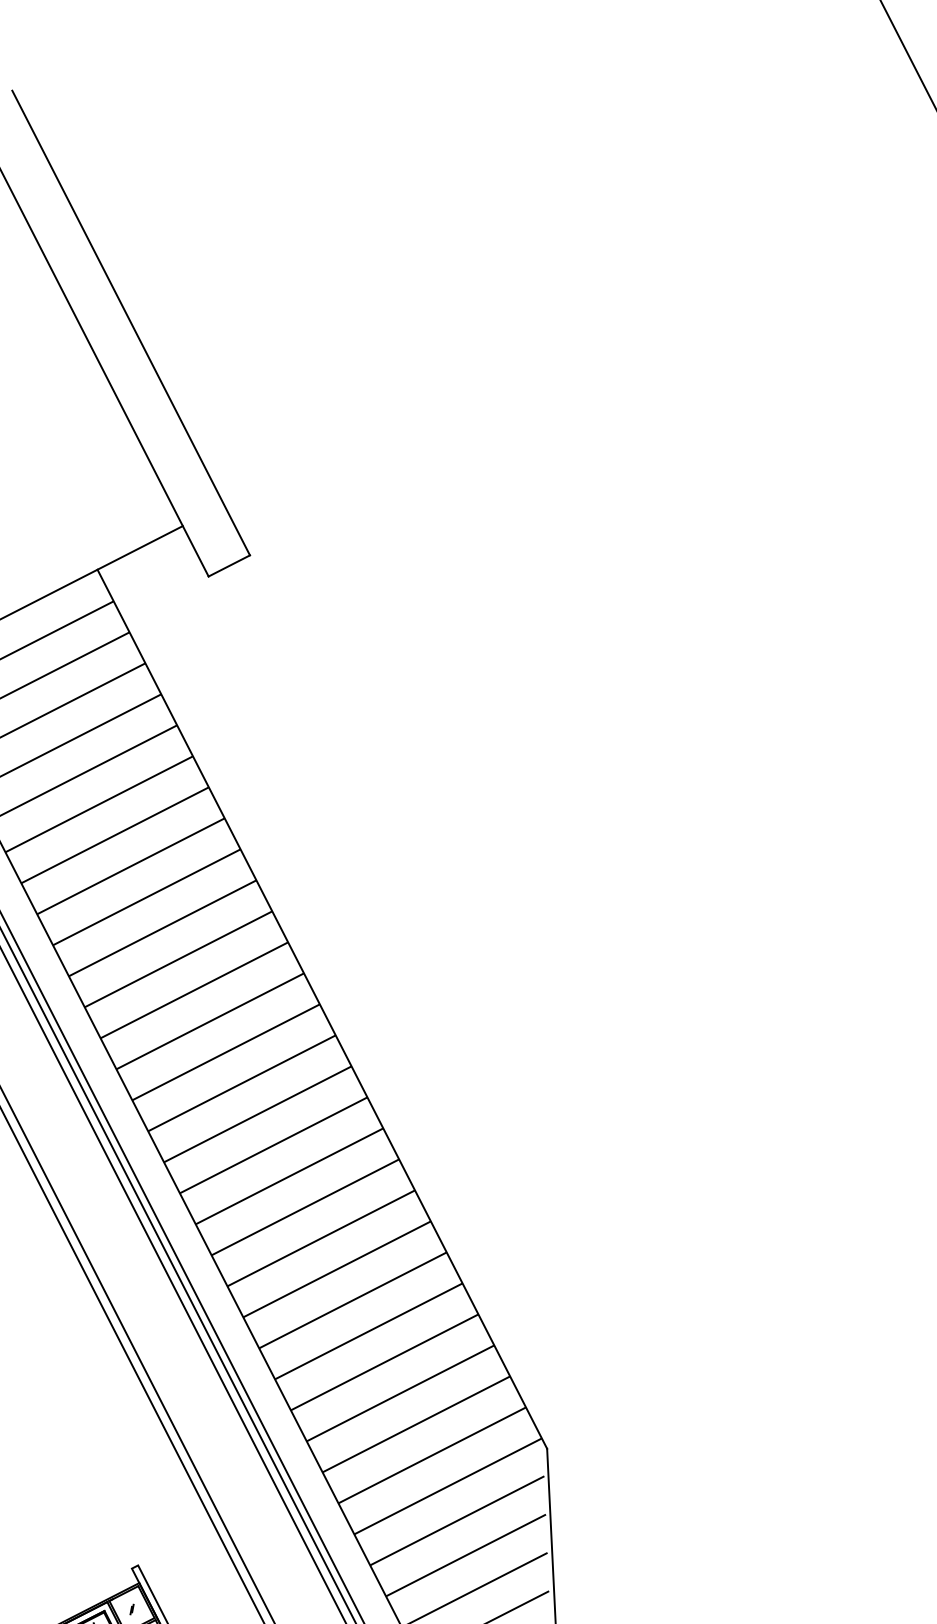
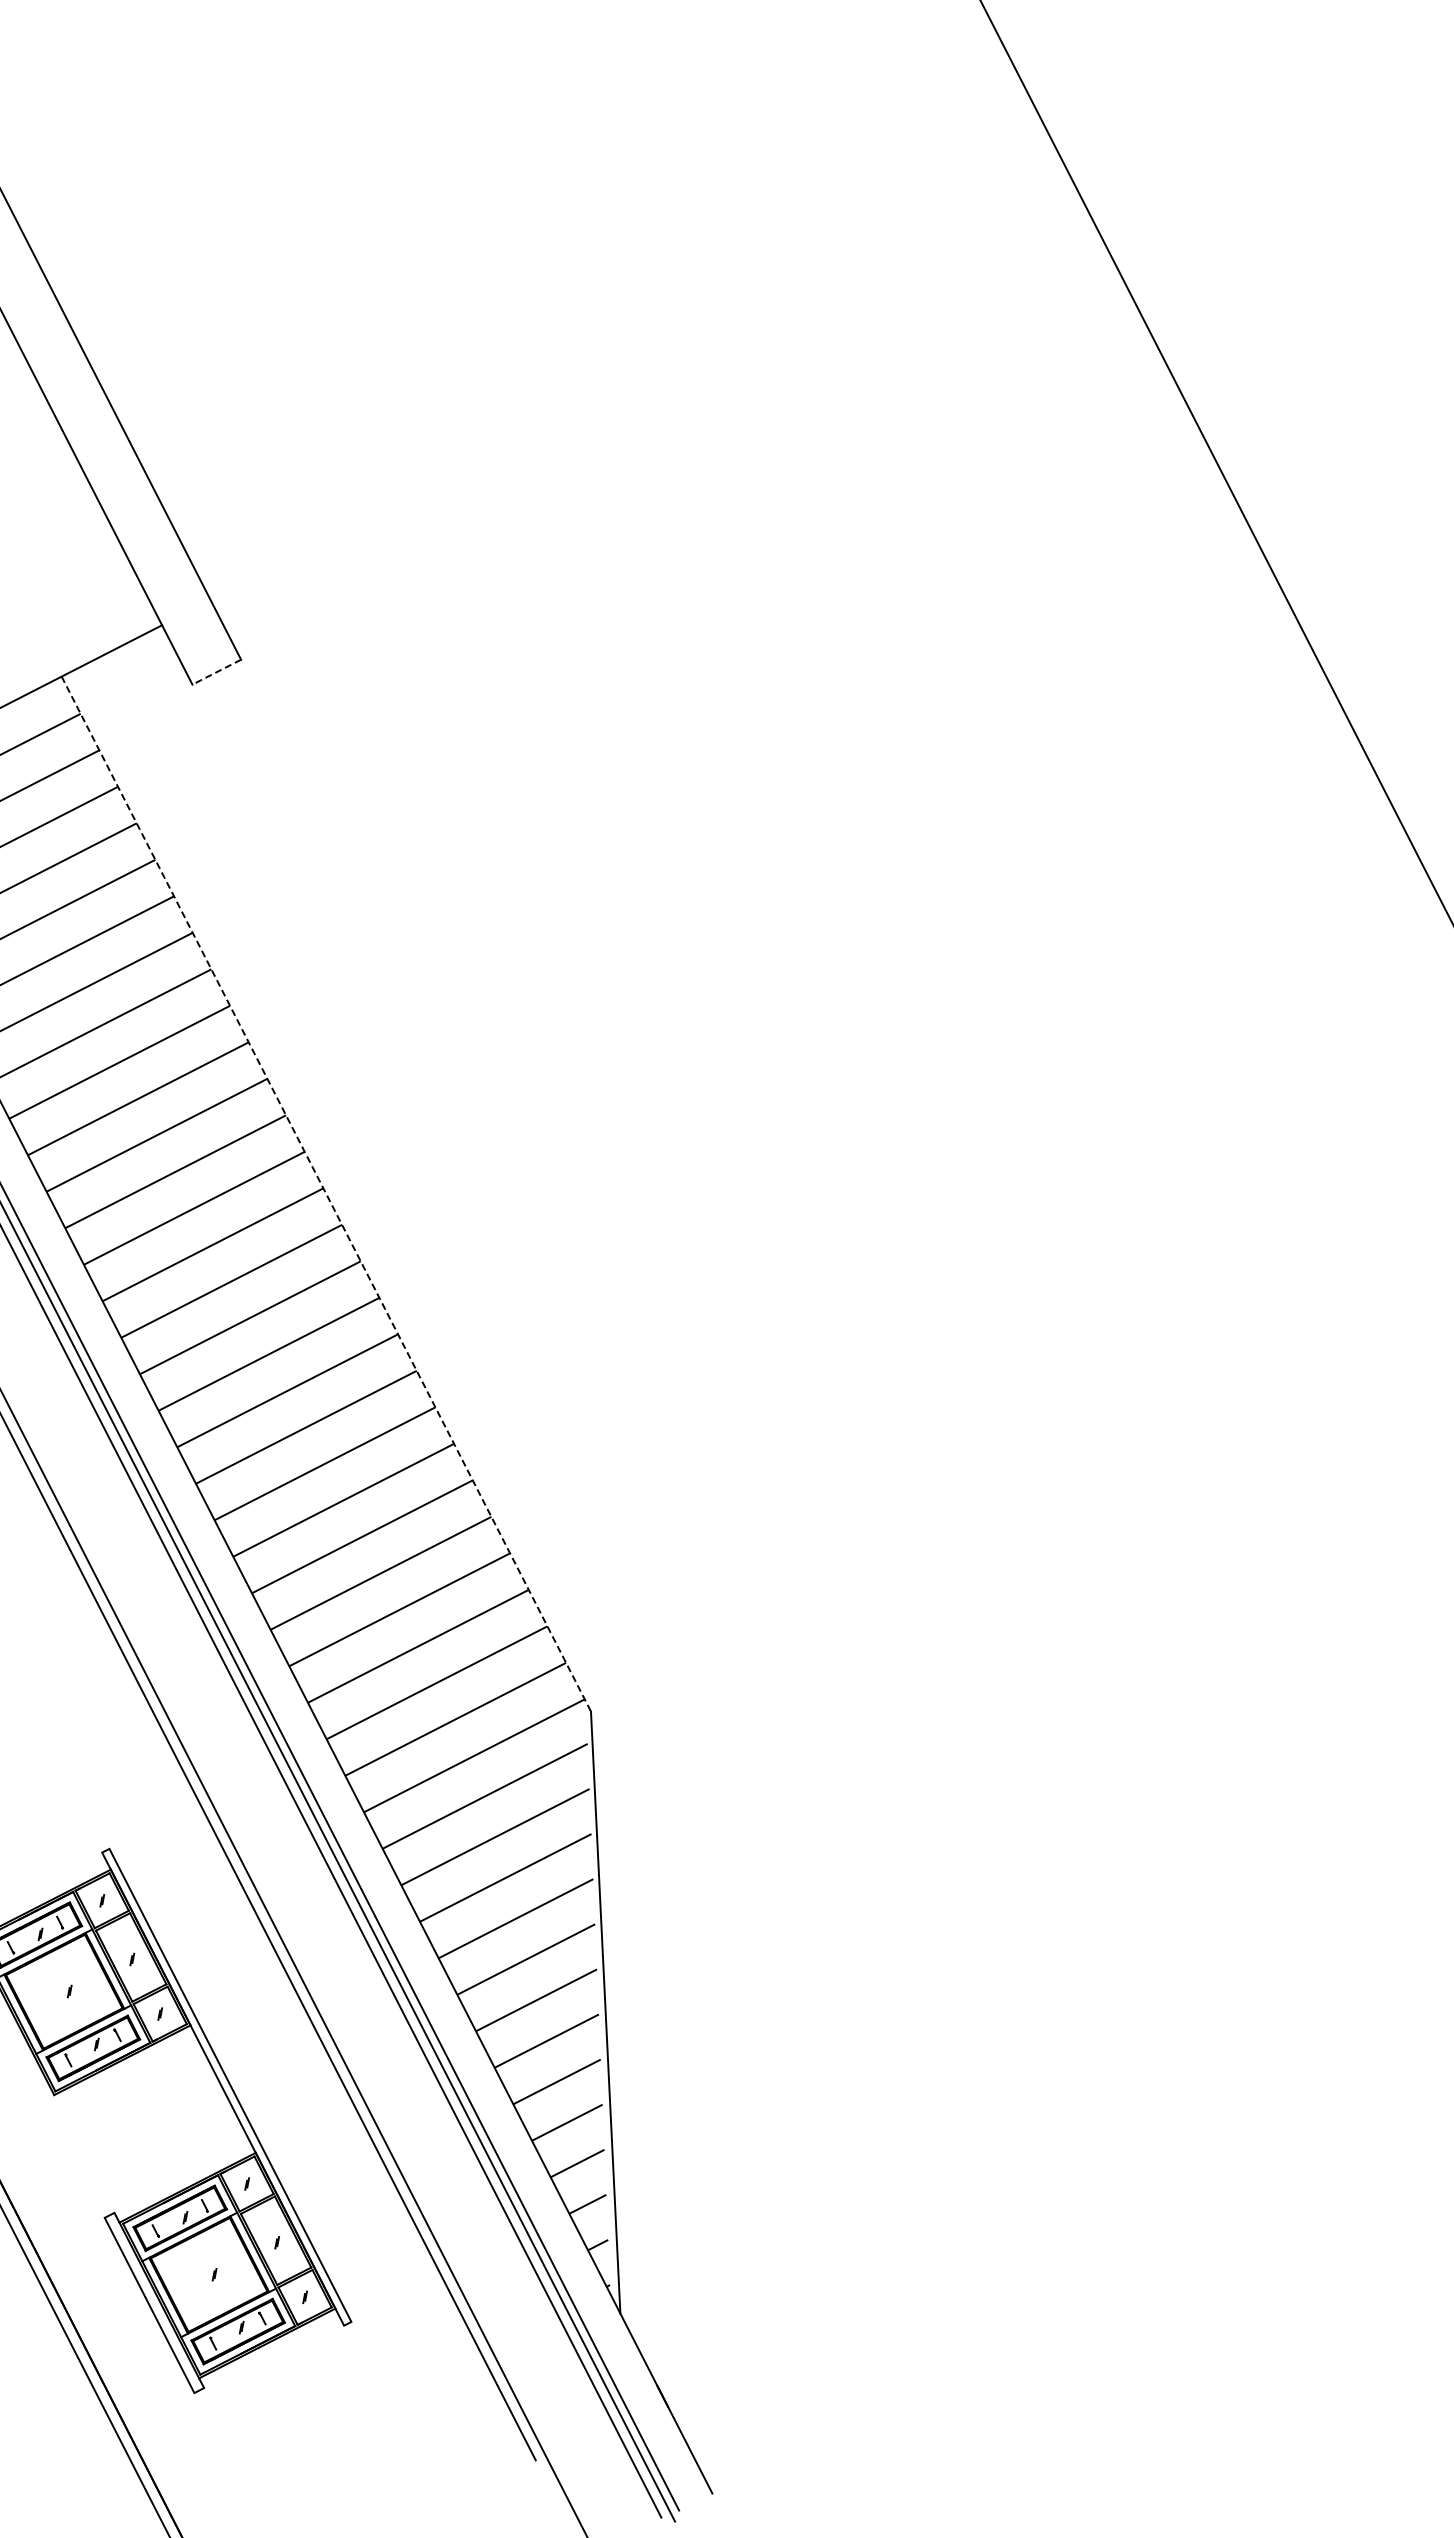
line: (229, 566) -> (216, 672), solid -> dashed
line: (322, 1009) -> (326, 1194), solid -> dashed

